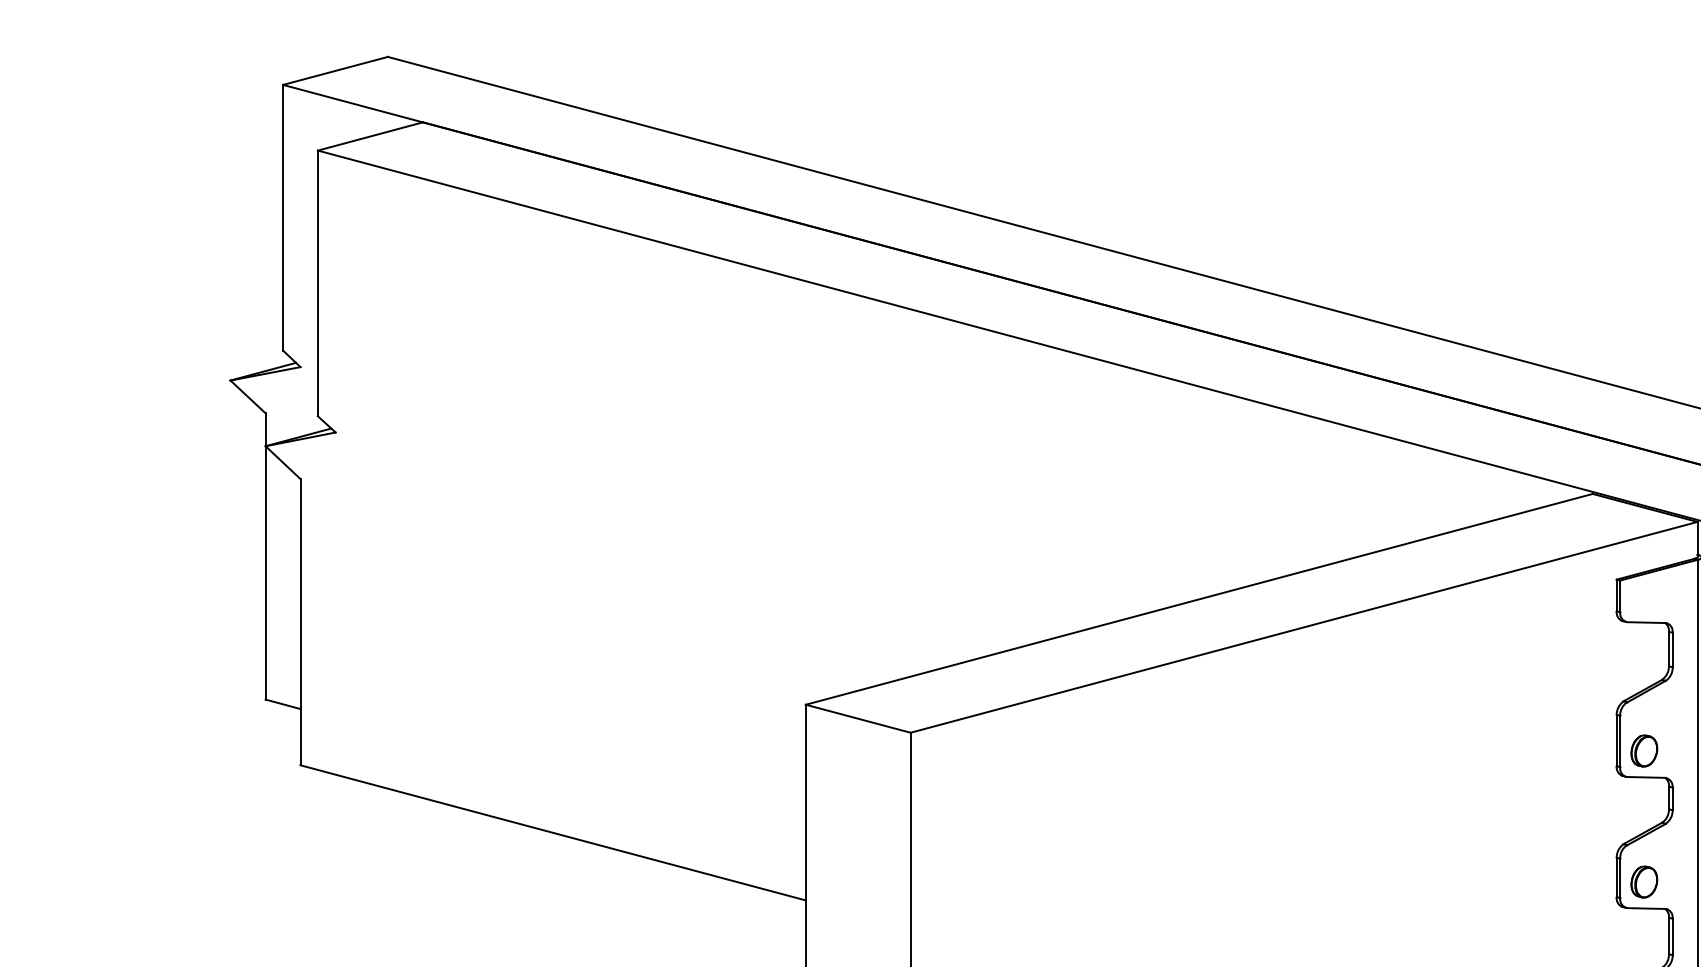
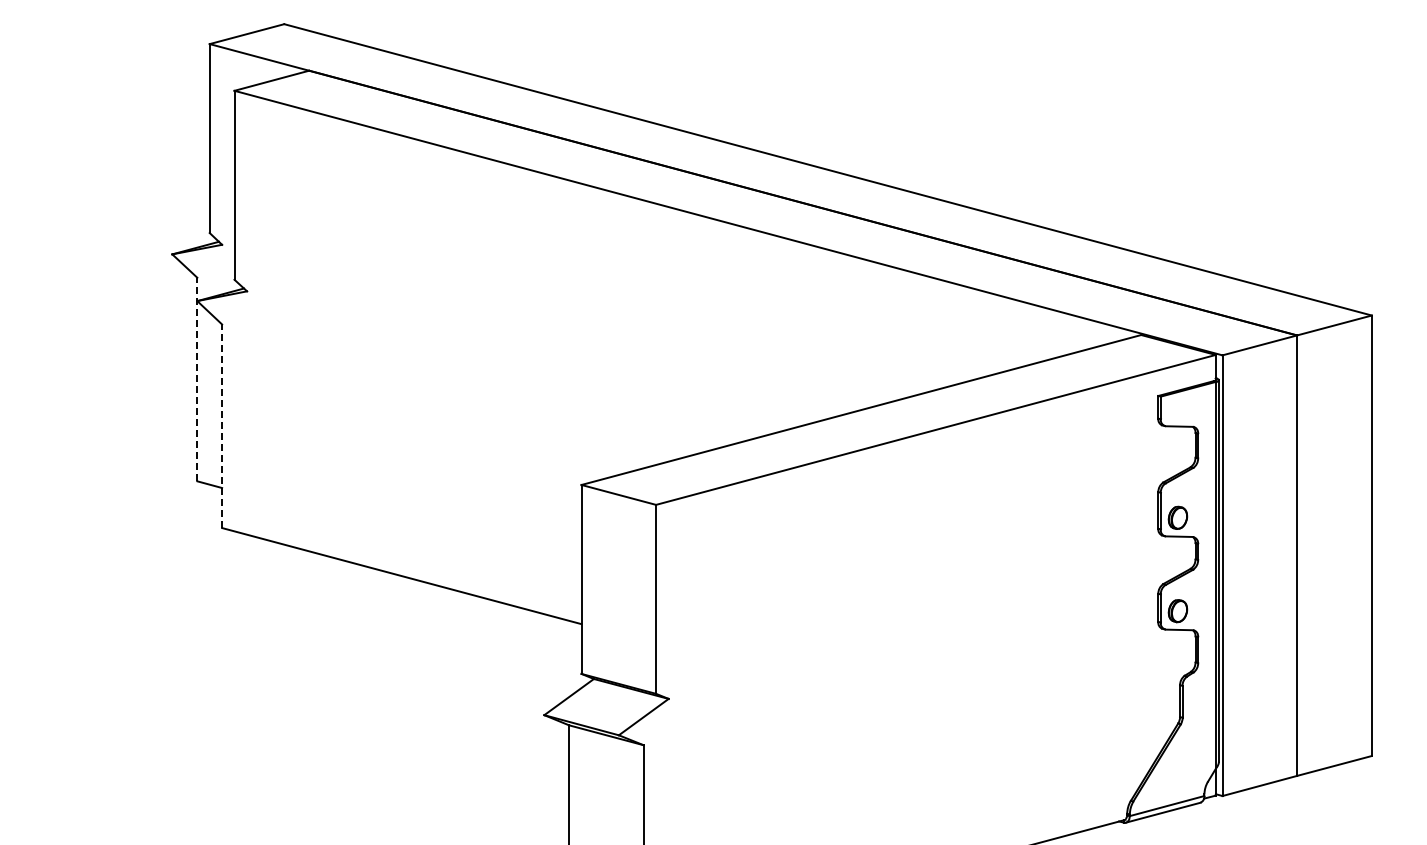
line: (265, 556) -> (197, 379), solid -> dashed
line: (301, 622) -> (222, 426), solid -> dashed

